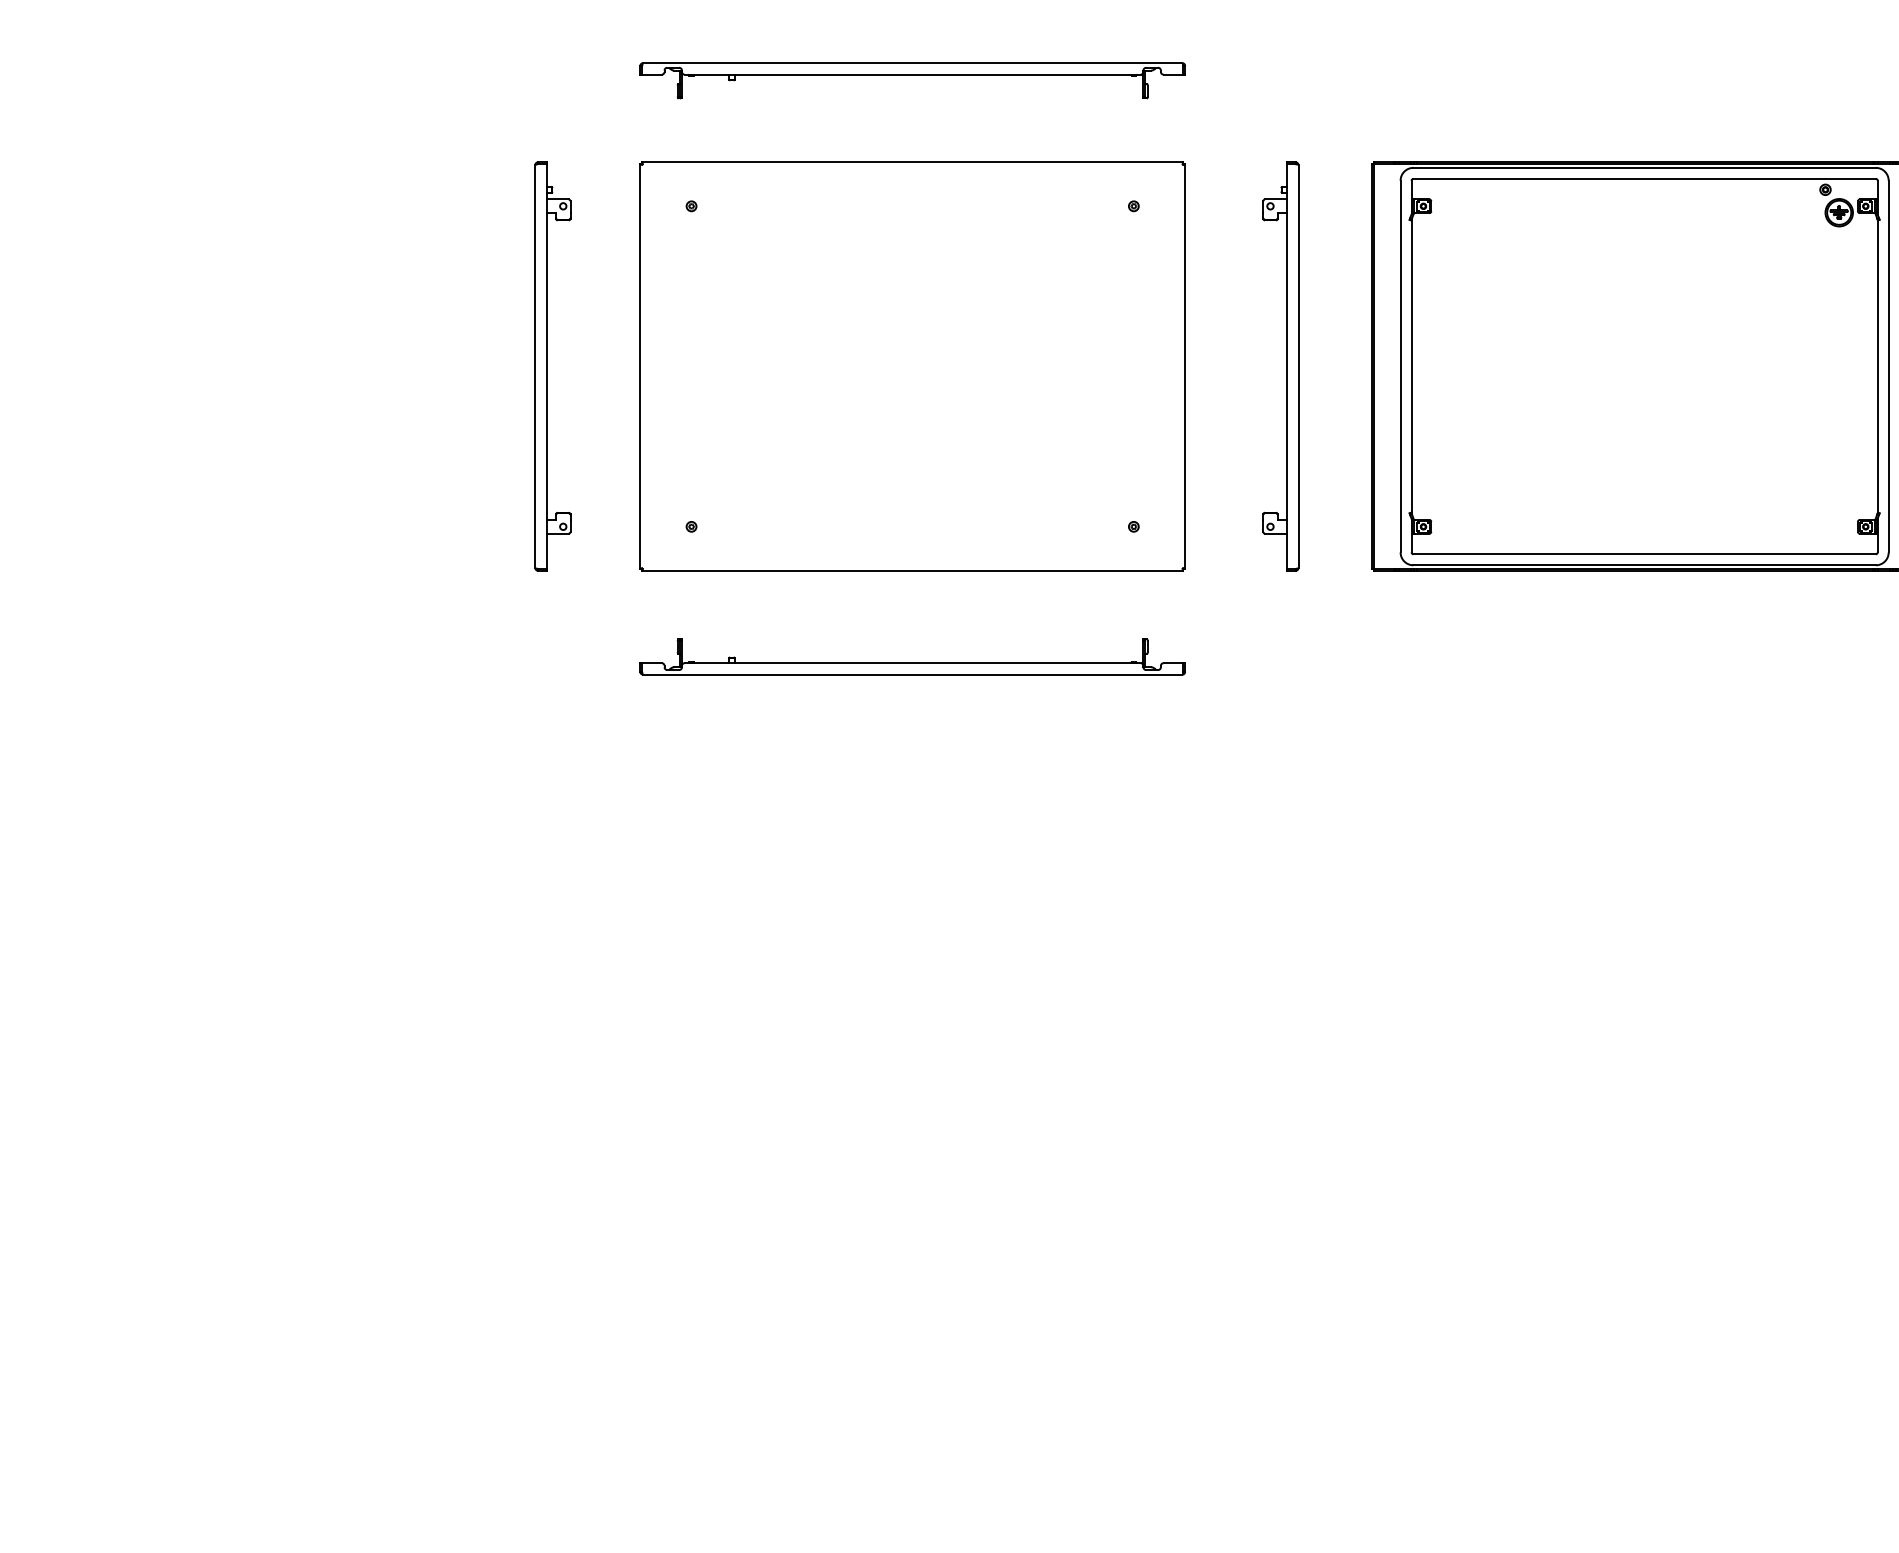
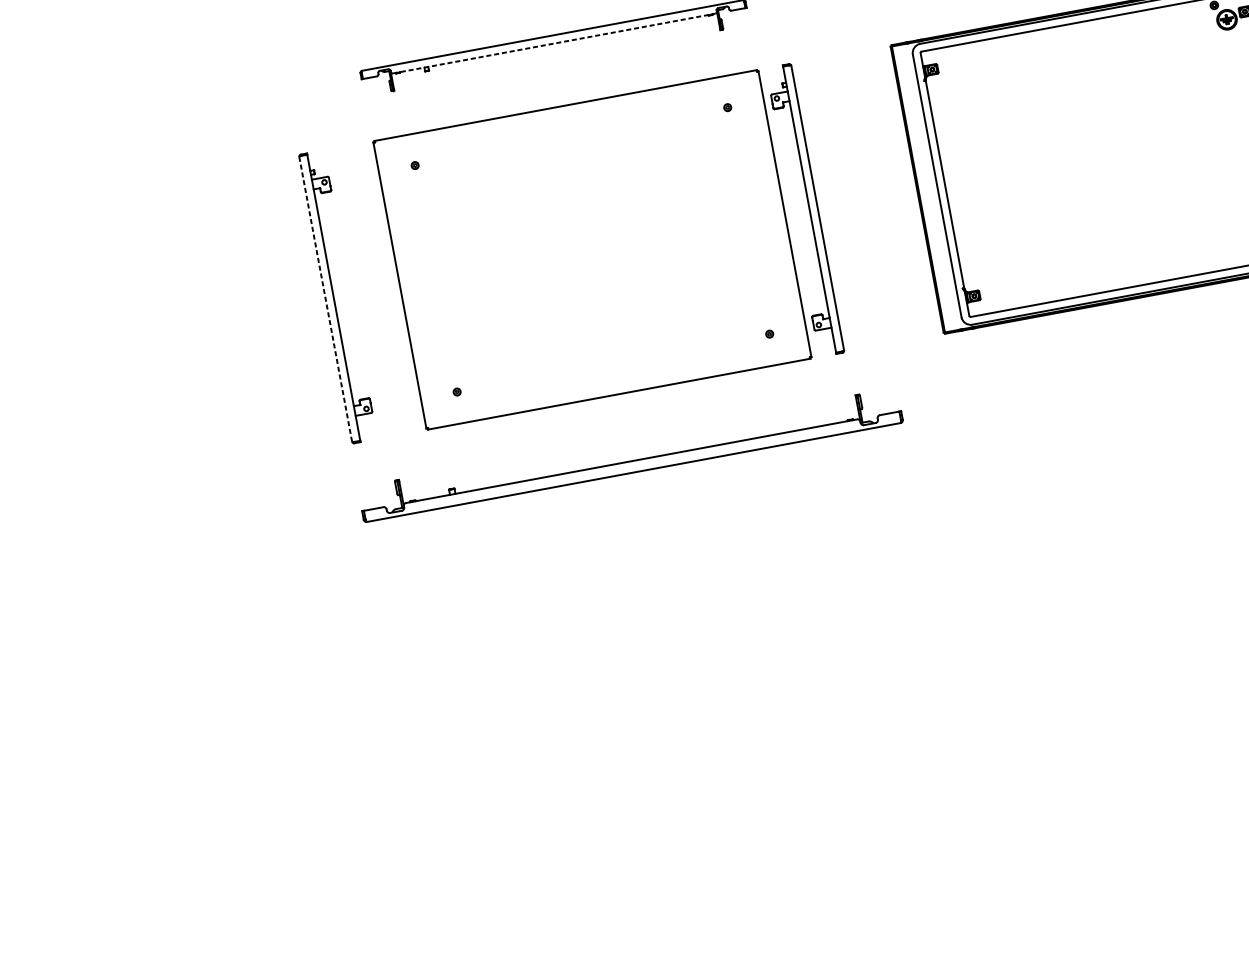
line: (913, 74) -> (554, 43), solid -> dashed
line: (535, 366) -> (325, 299), solid -> dashed
part: (1280, 366) -> (804, 210), moved
part: (912, 656) -> (630, 454), size x1.4

